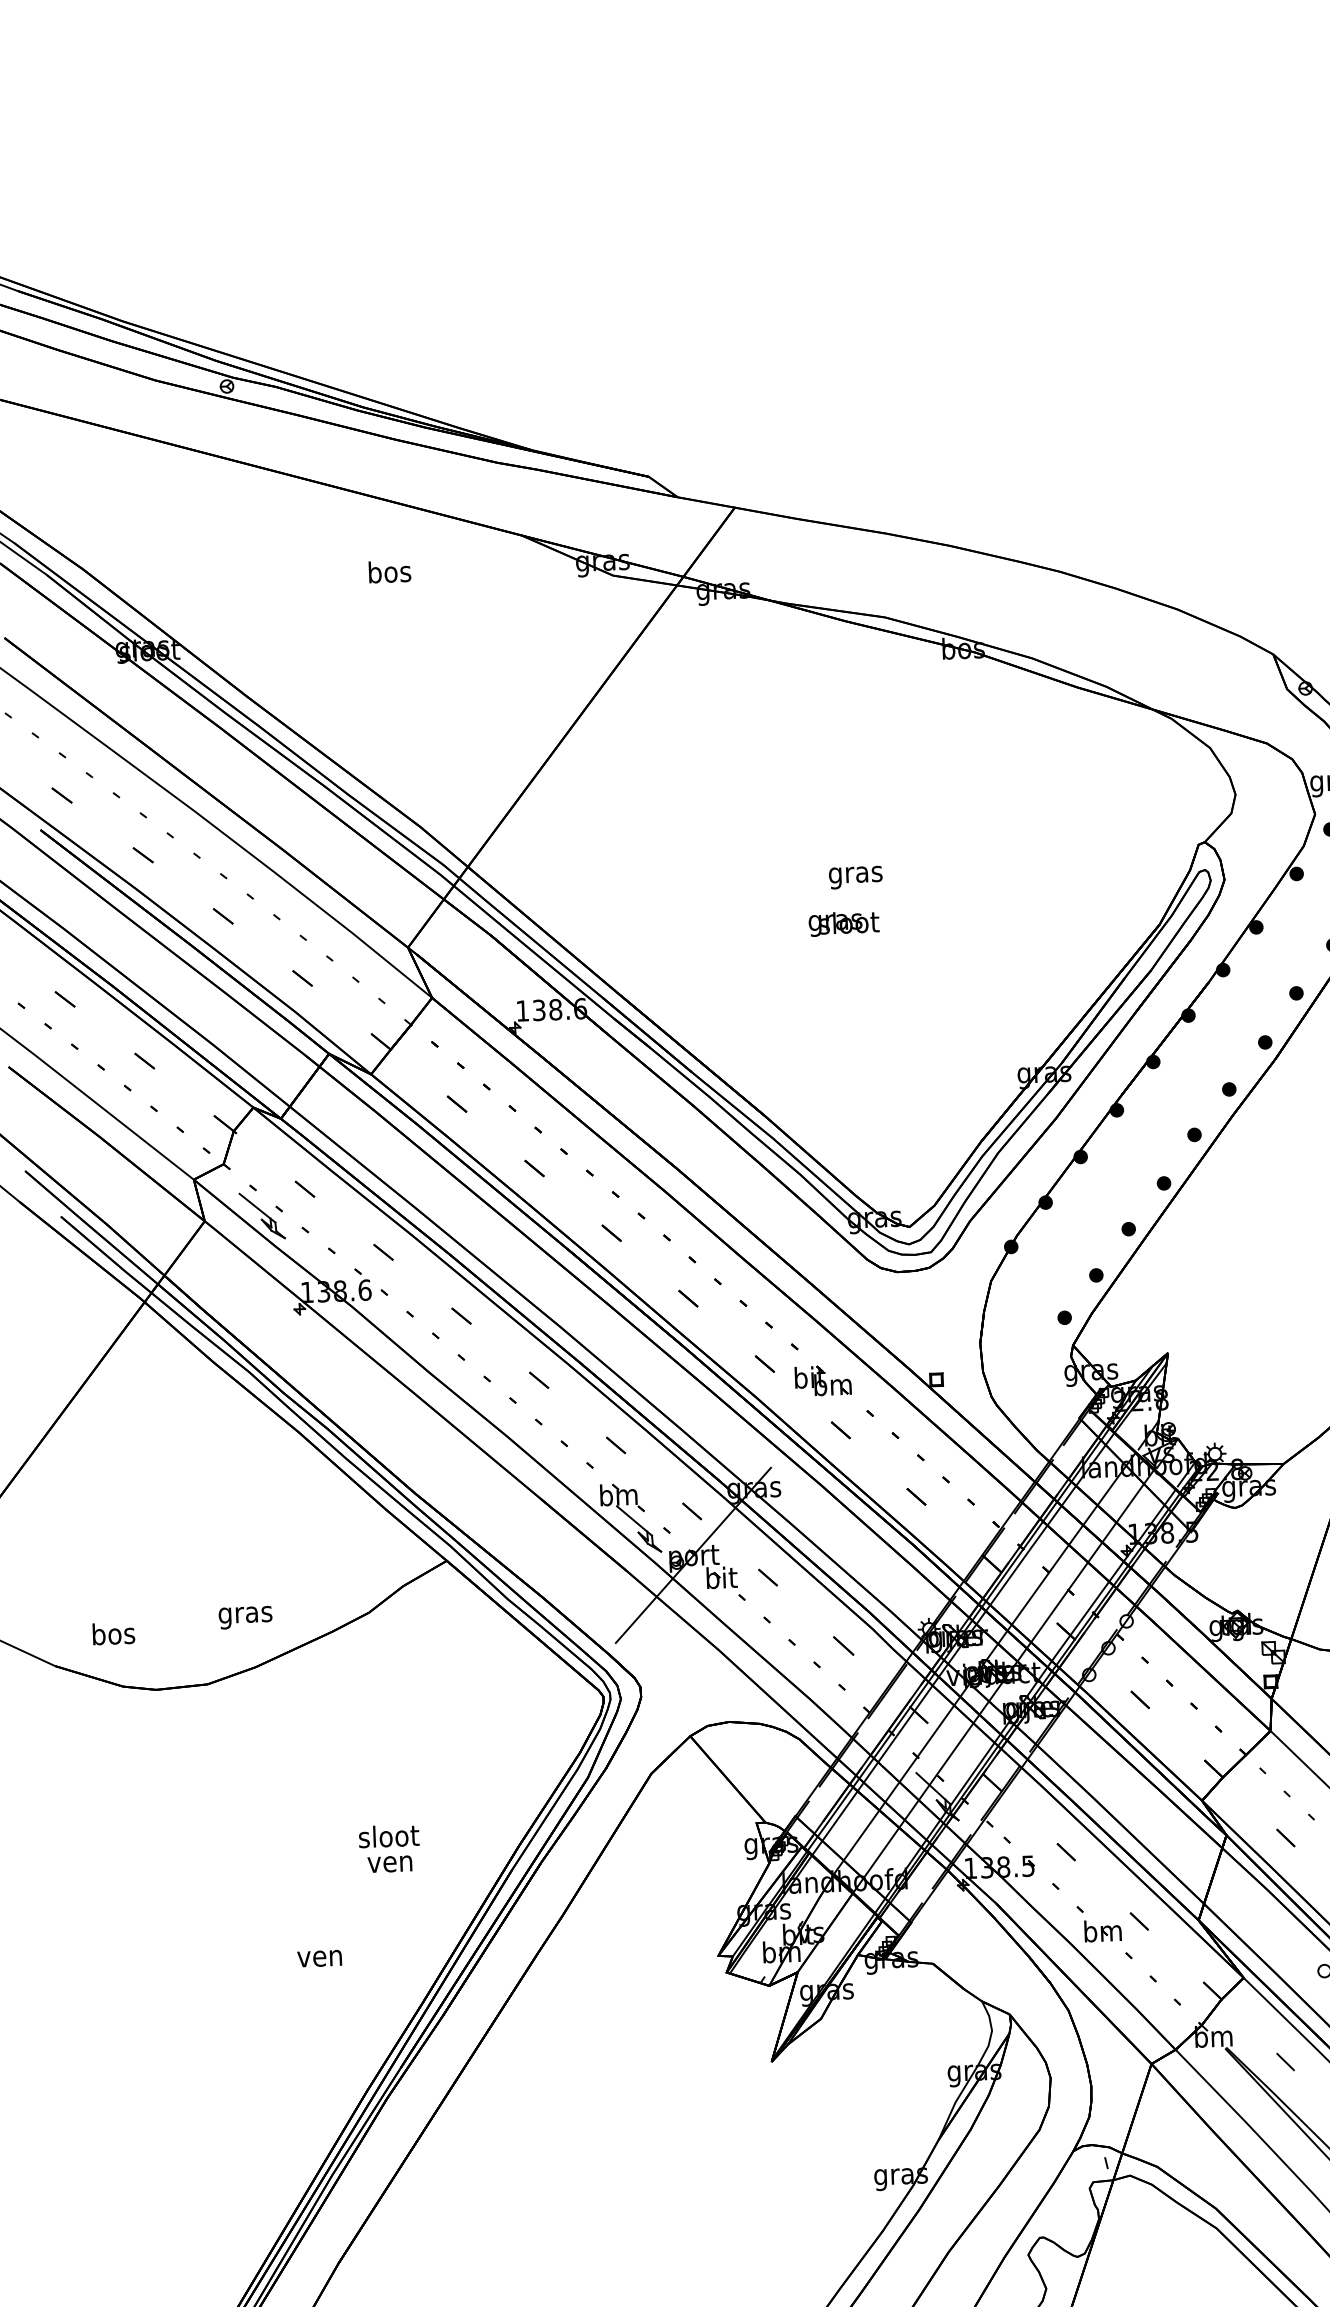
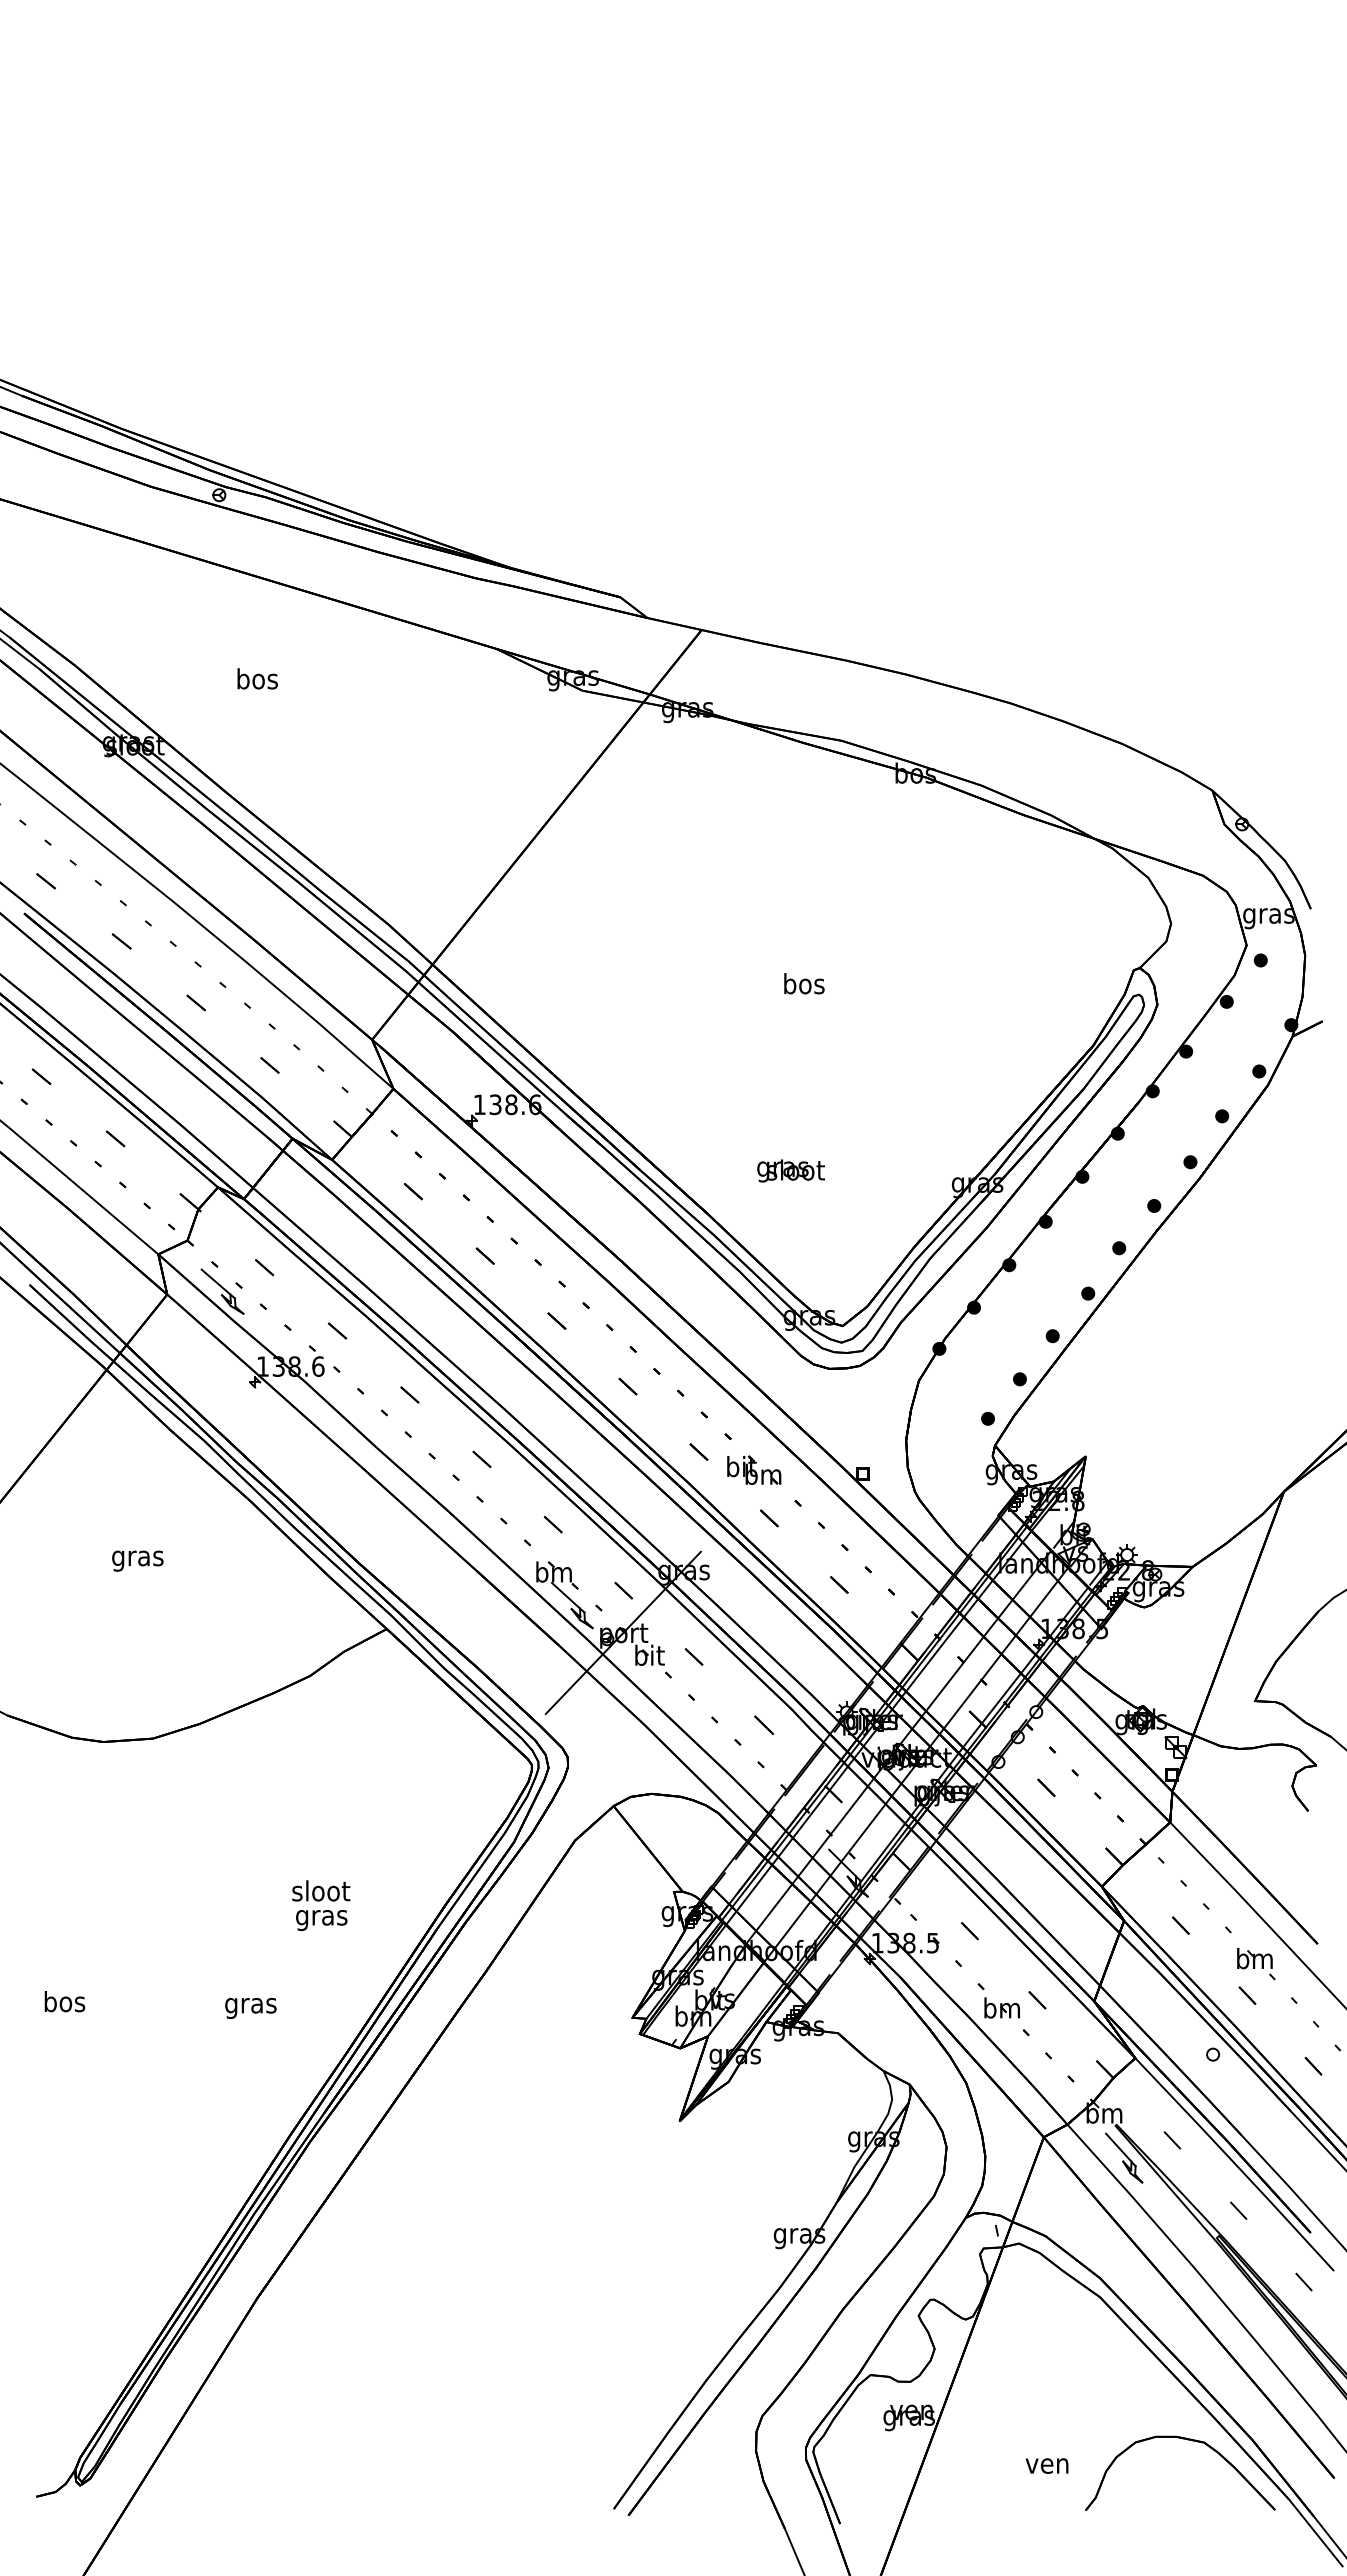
text: (389, 571) -> (257, 678), moved
text: (855, 874) -> (803, 986), gras -> bos
text: (843, 923) -> (790, 1170), moved
text: (245, 1617) -> (137, 1560), moved
text: (113, 1633) -> (64, 2001), moved
text: (390, 1867) -> (321, 1920), ven -> gras
text: (320, 1960) -> (250, 2007), ven -> gras
part: (1236, 2081) -> (1124, 2157), added

